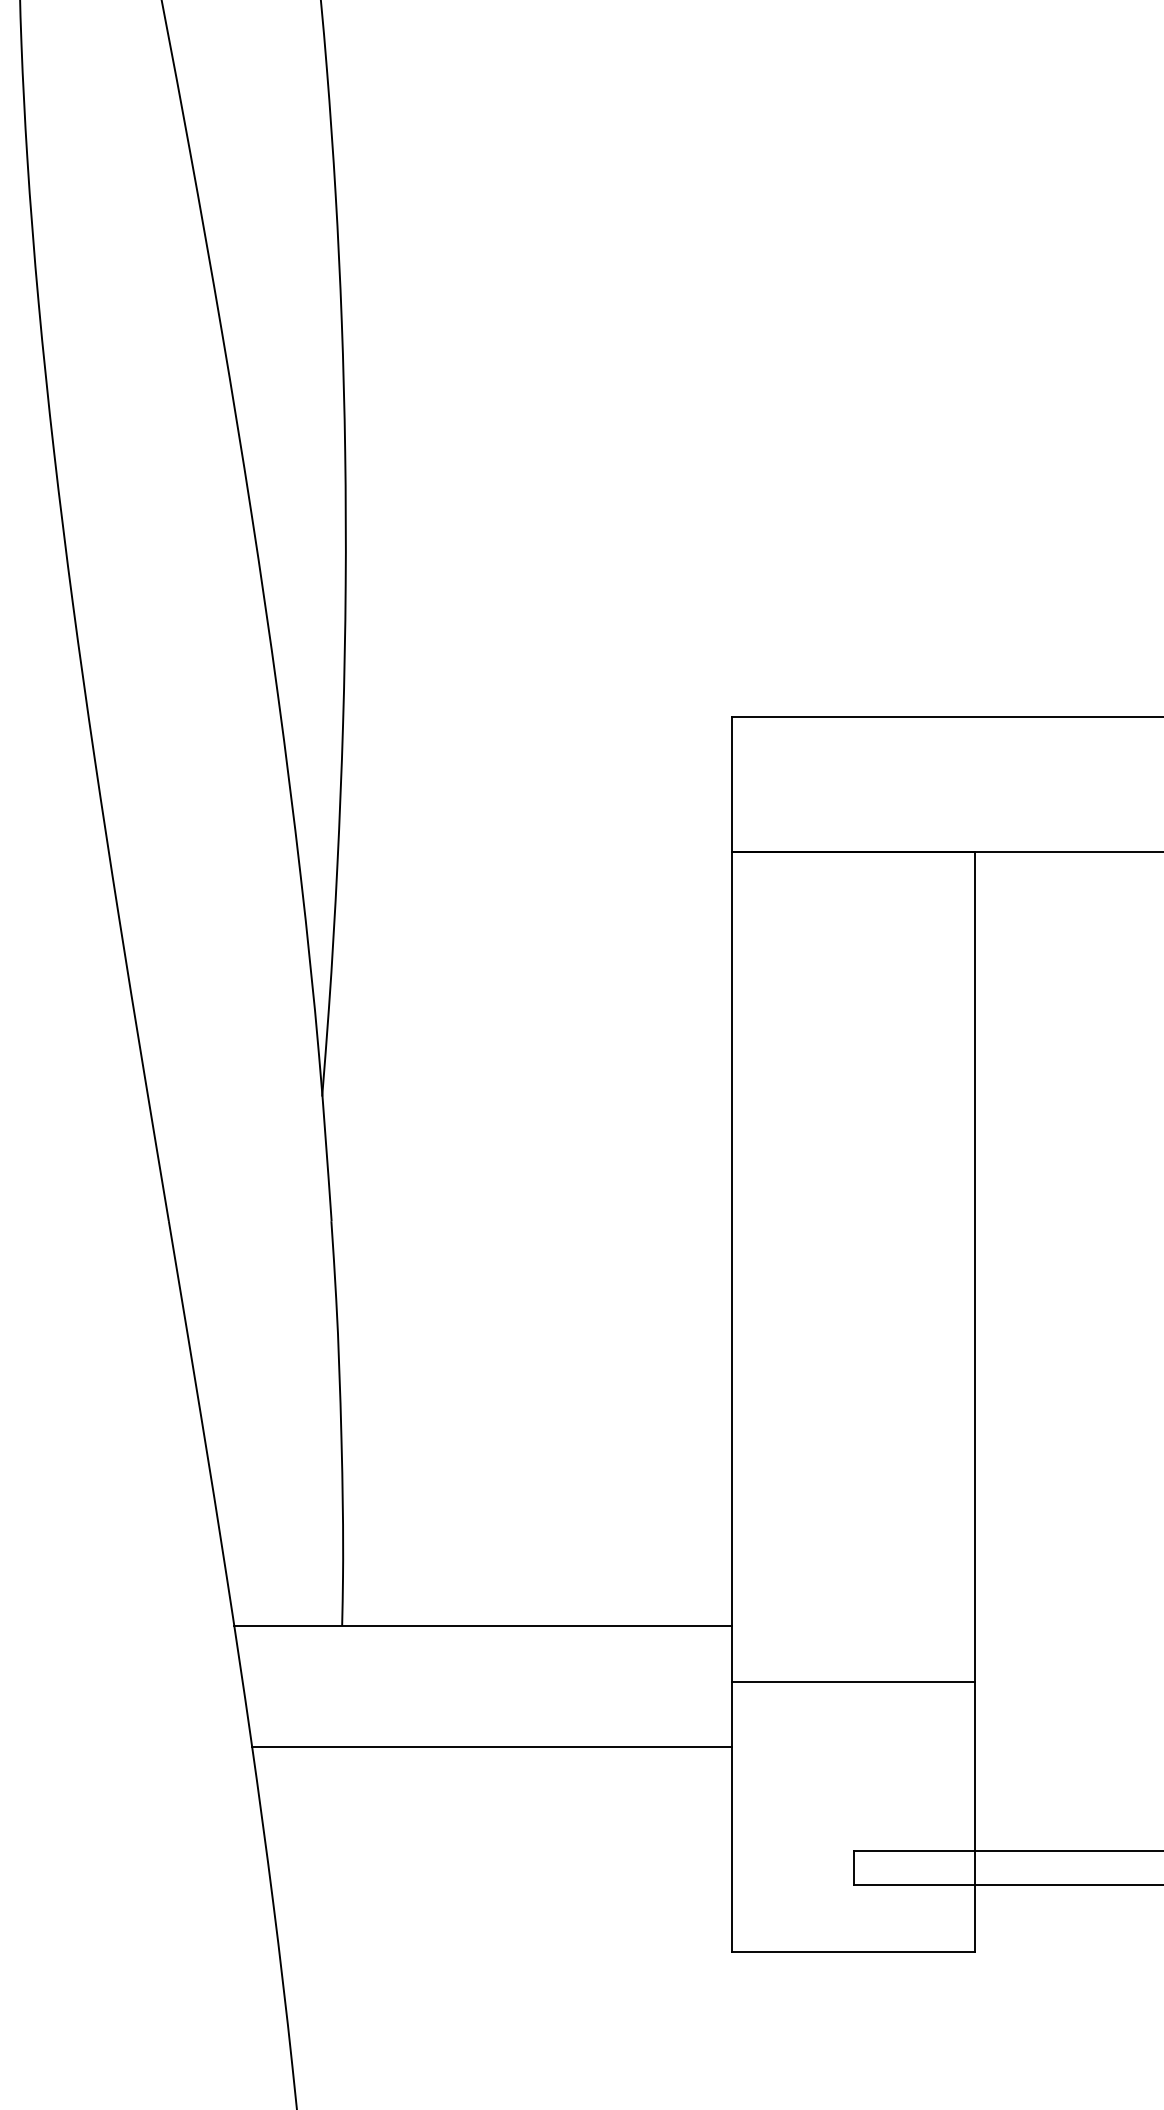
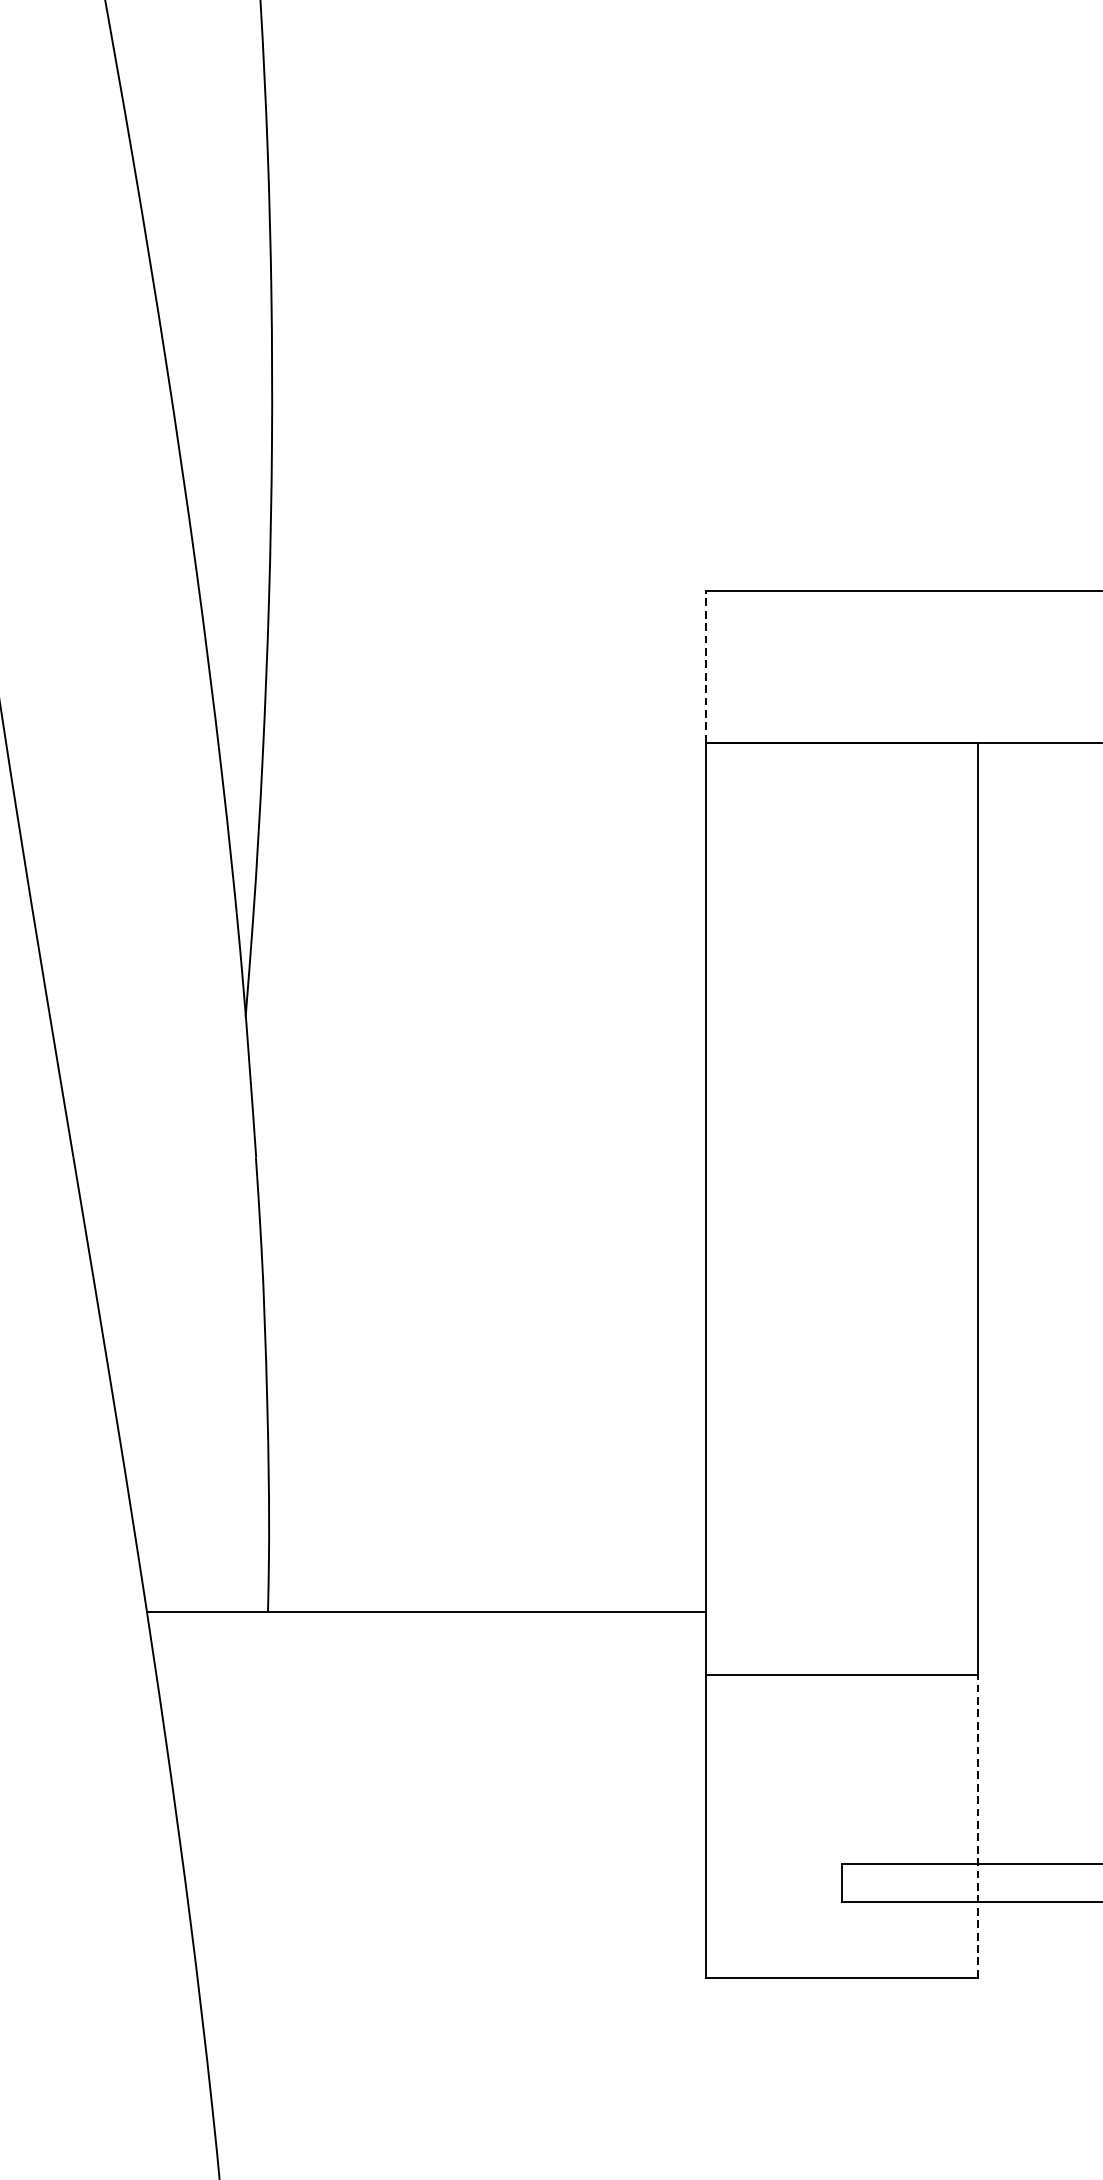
line: (732, 783) -> (706, 666), solid -> dashed
line: (492, 1747) -> (436, 1748), removed
line: (974, 1817) -> (977, 1826), solid -> dashed

